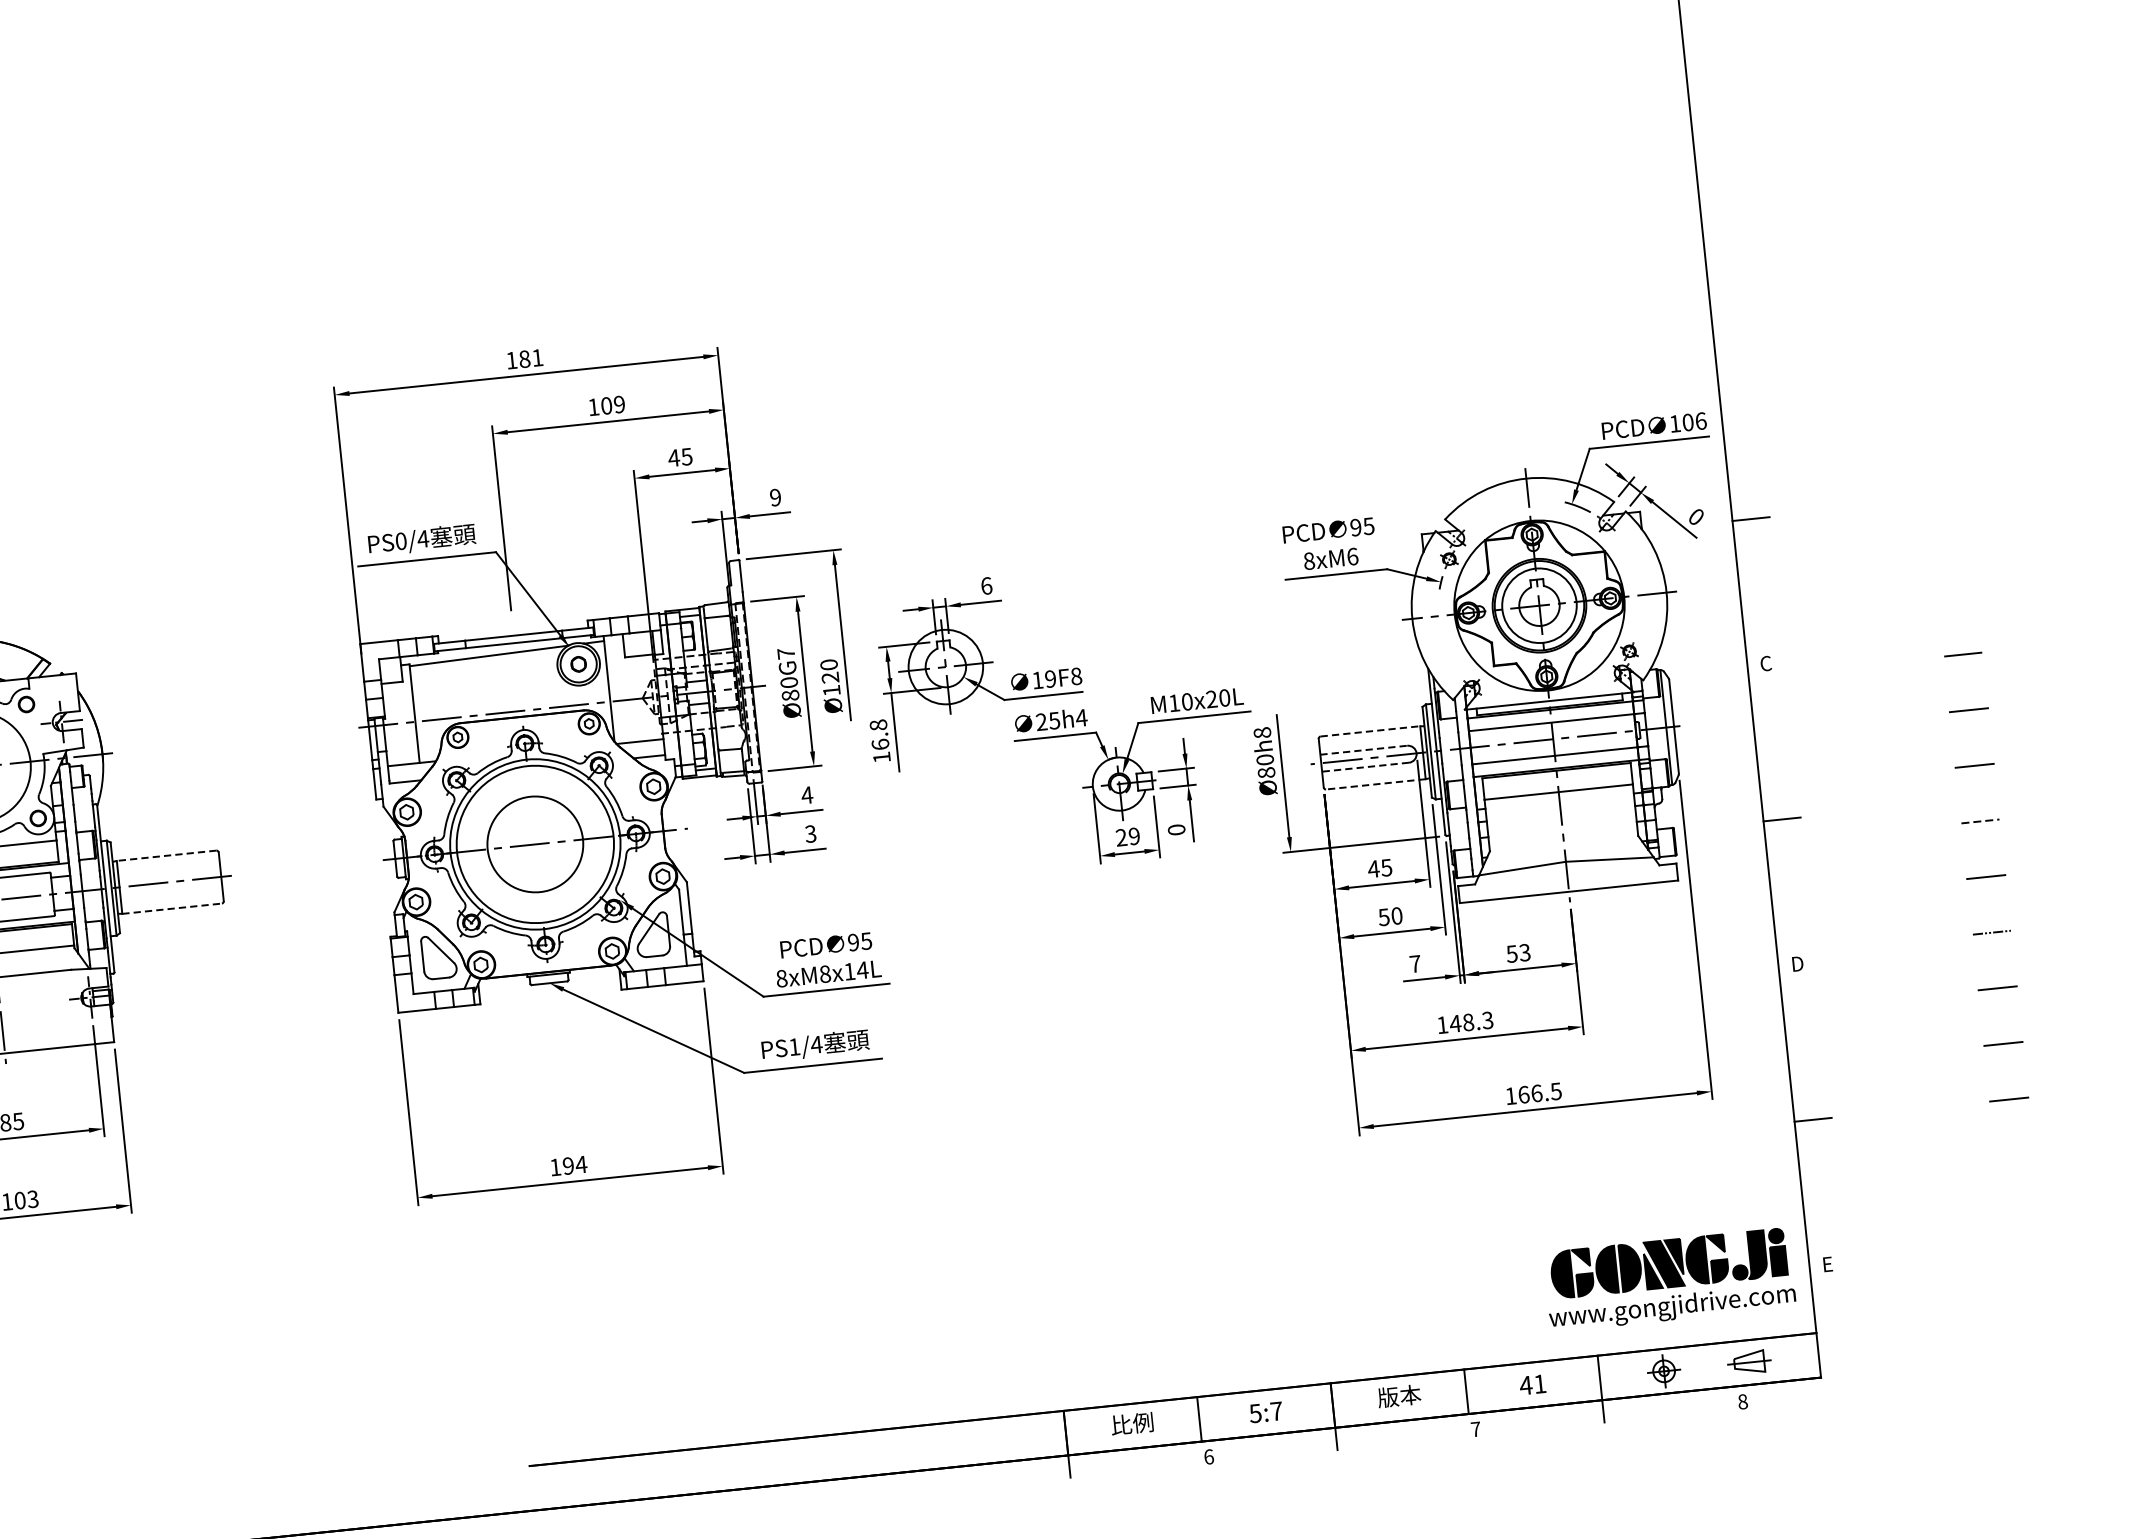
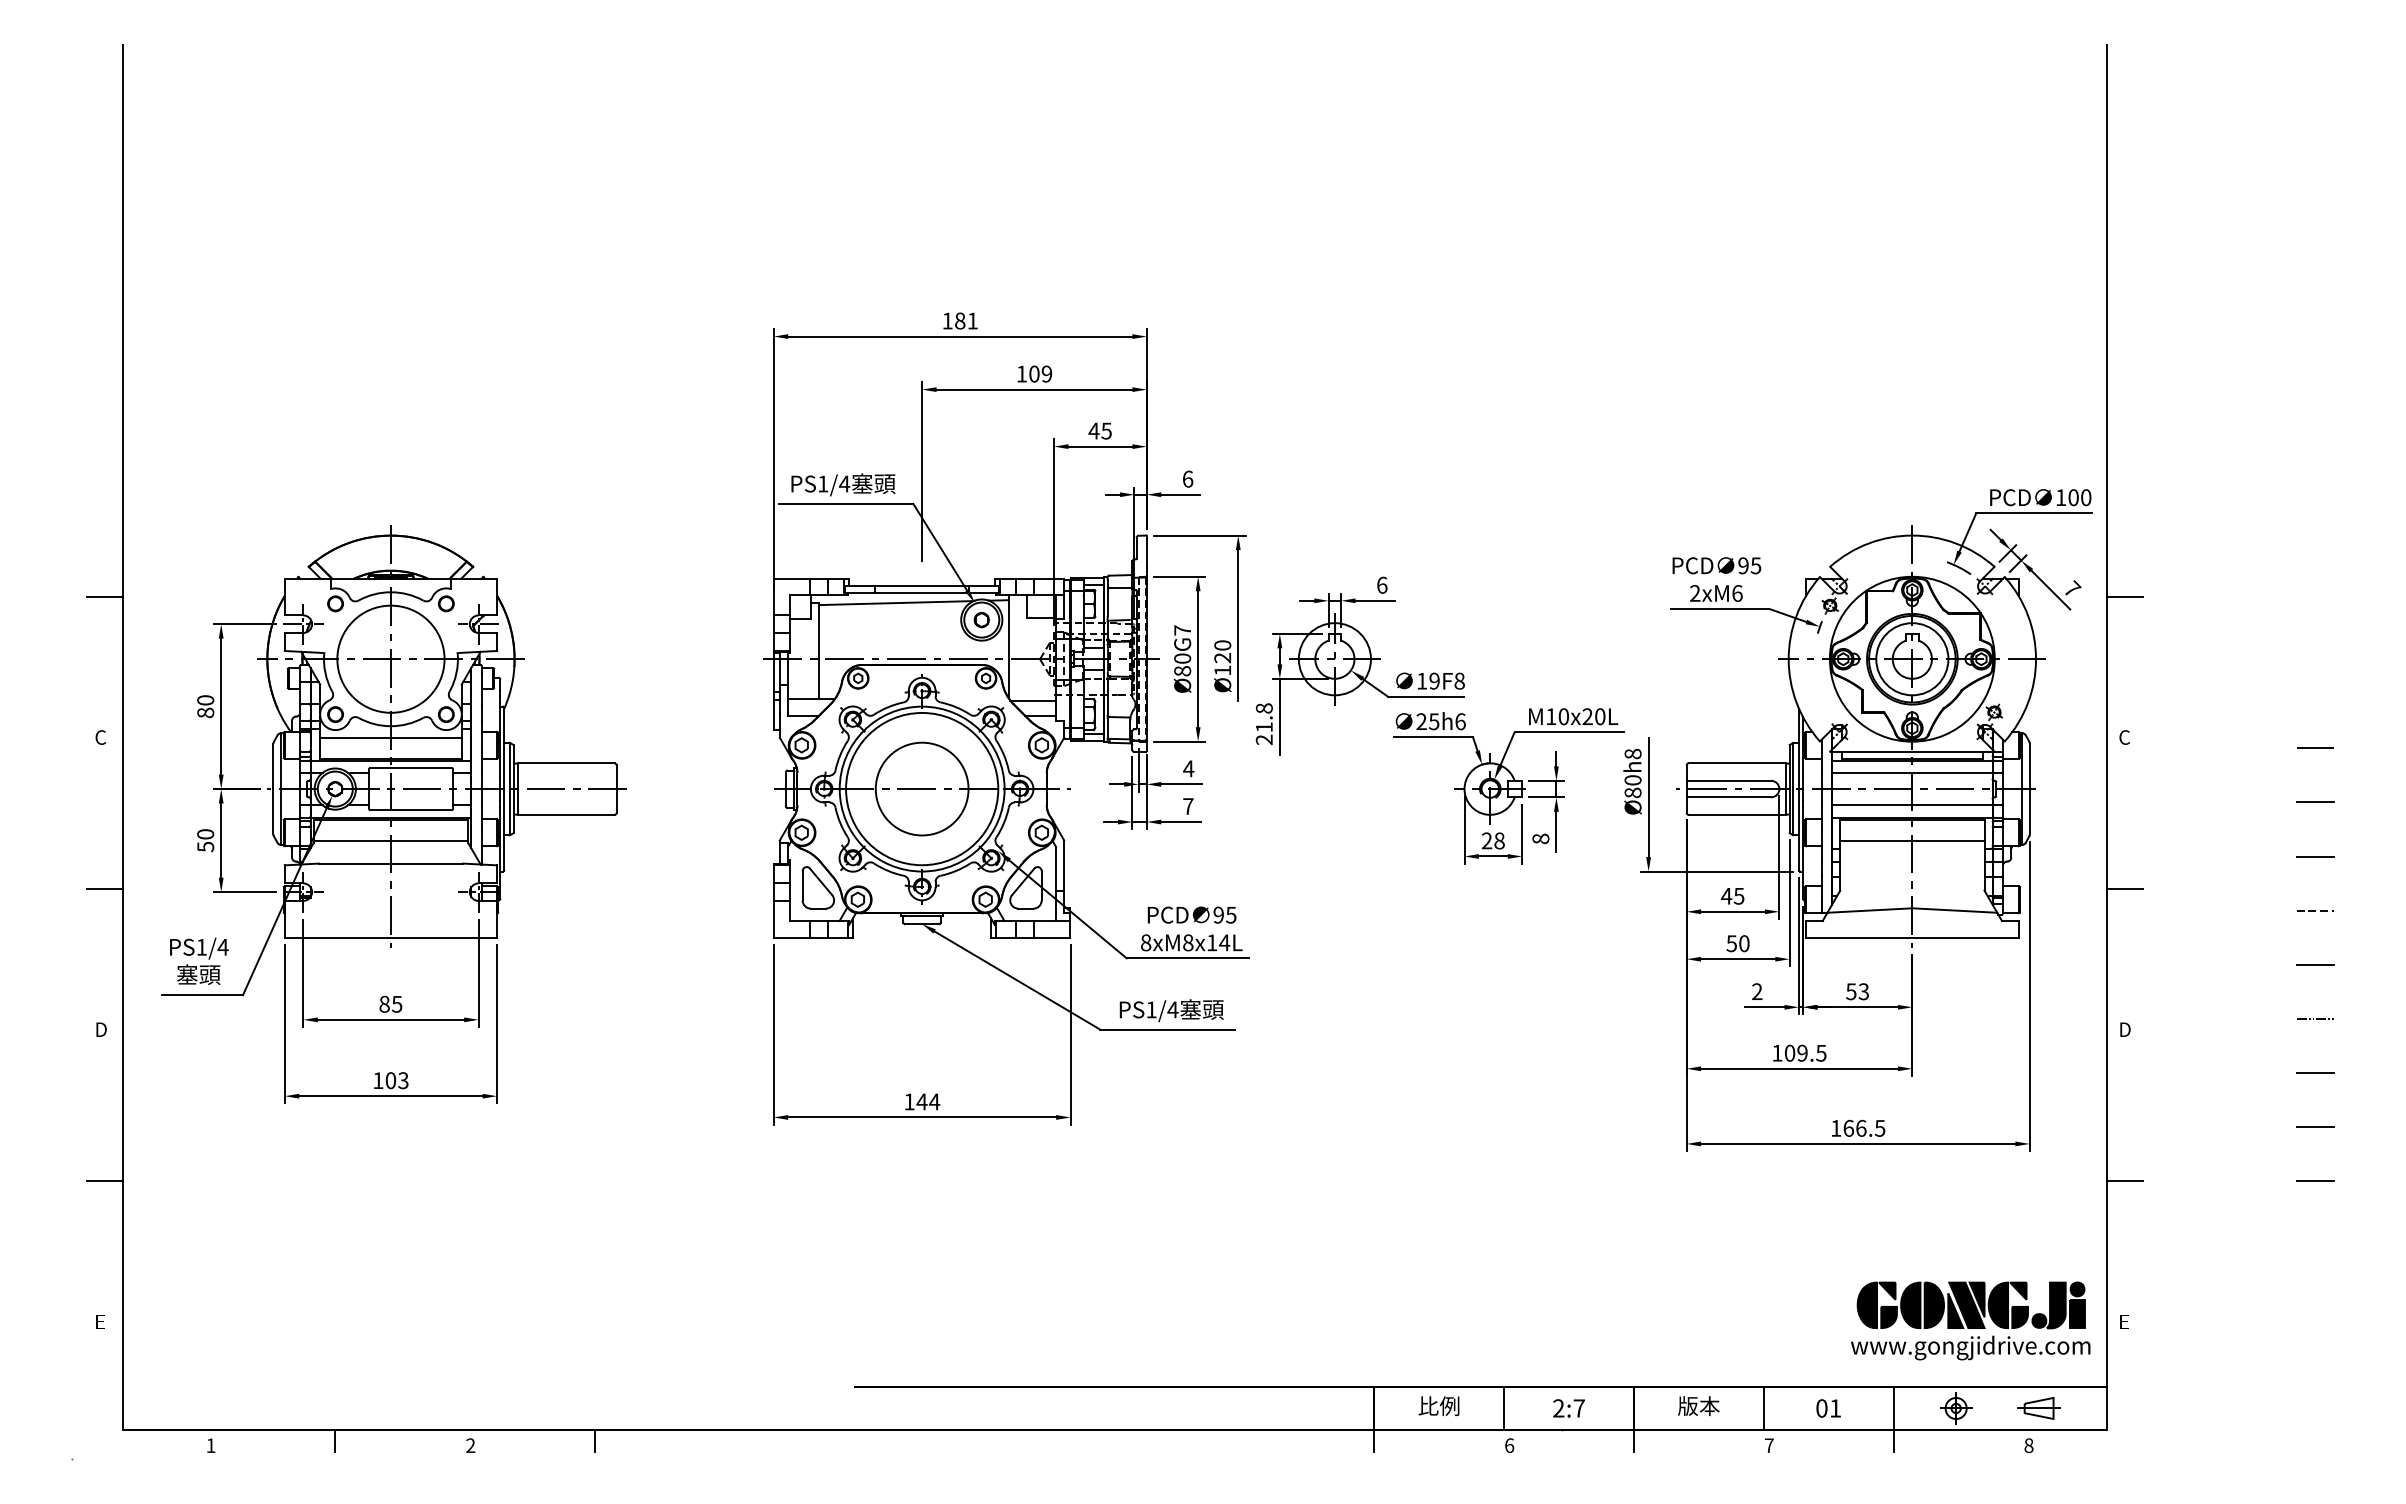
text: (1701, 420) -> (2086, 497), 106 -> 100
text: (775, 496) -> (1187, 478), 9 -> 6
text: (1697, 515) -> (2073, 588), 0 -> 7
text: (401, 540) -> (823, 483), PS0/4 -> PS1/4
text: (1309, 561) -> (1695, 593), 8xM6 -> 2xM6
text: (1081, 717) -> (1460, 721), 25h4 -> 25h6
line: (1370, 731) -> (1737, 763), dashed -> solid
line: (1364, 749) -> (1729, 780), dashed -> solid
text: (880, 751) -> (1263, 733), 16.8 -> 21.8
line: (1365, 767) -> (1728, 797), dashed -> solid
line: (1375, 784) -> (1736, 814), dashed -> solid
text: (1177, 829) -> (1541, 838), 0 -> 8
text: (810, 834) -> (1188, 806), 3 -> 7
text: (1134, 835) -> (1499, 840), 29 -> 28
line: (165, 856) -> (565, 763), dashed -> solid
line: (172, 908) -> (566, 814), dashed -> solid
text: (1415, 963) -> (1757, 991), 7 -> 2
text: (1471, 1021) -> (1805, 1052), 148.3 -> 109.5
text: (567, 1165) -> (921, 1101), 194 -> 144
text: (1525, 1385) -> (1821, 1408), 41 -> 01
text: (1255, 1413) -> (1558, 1408), 5:7 -> 2:7

